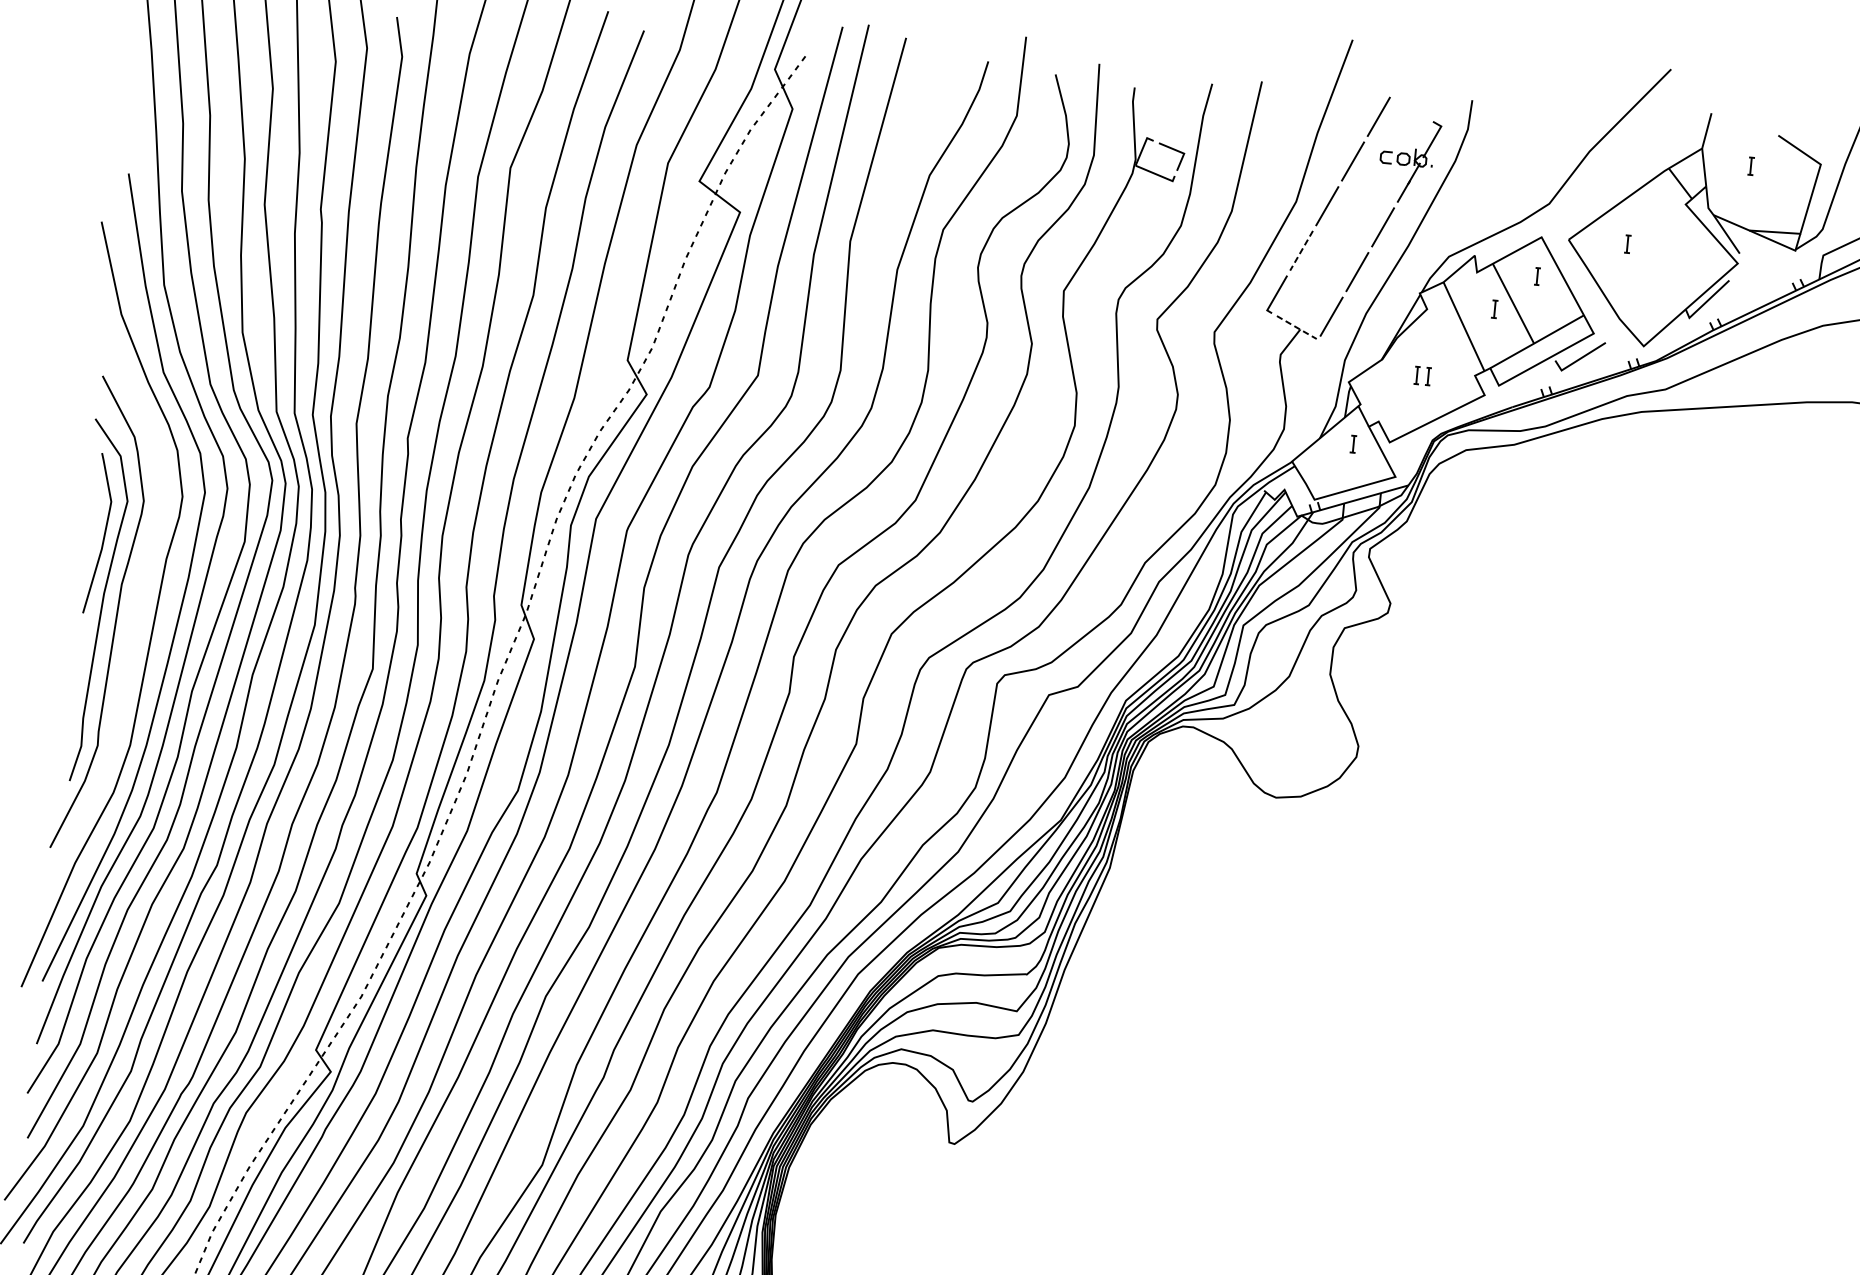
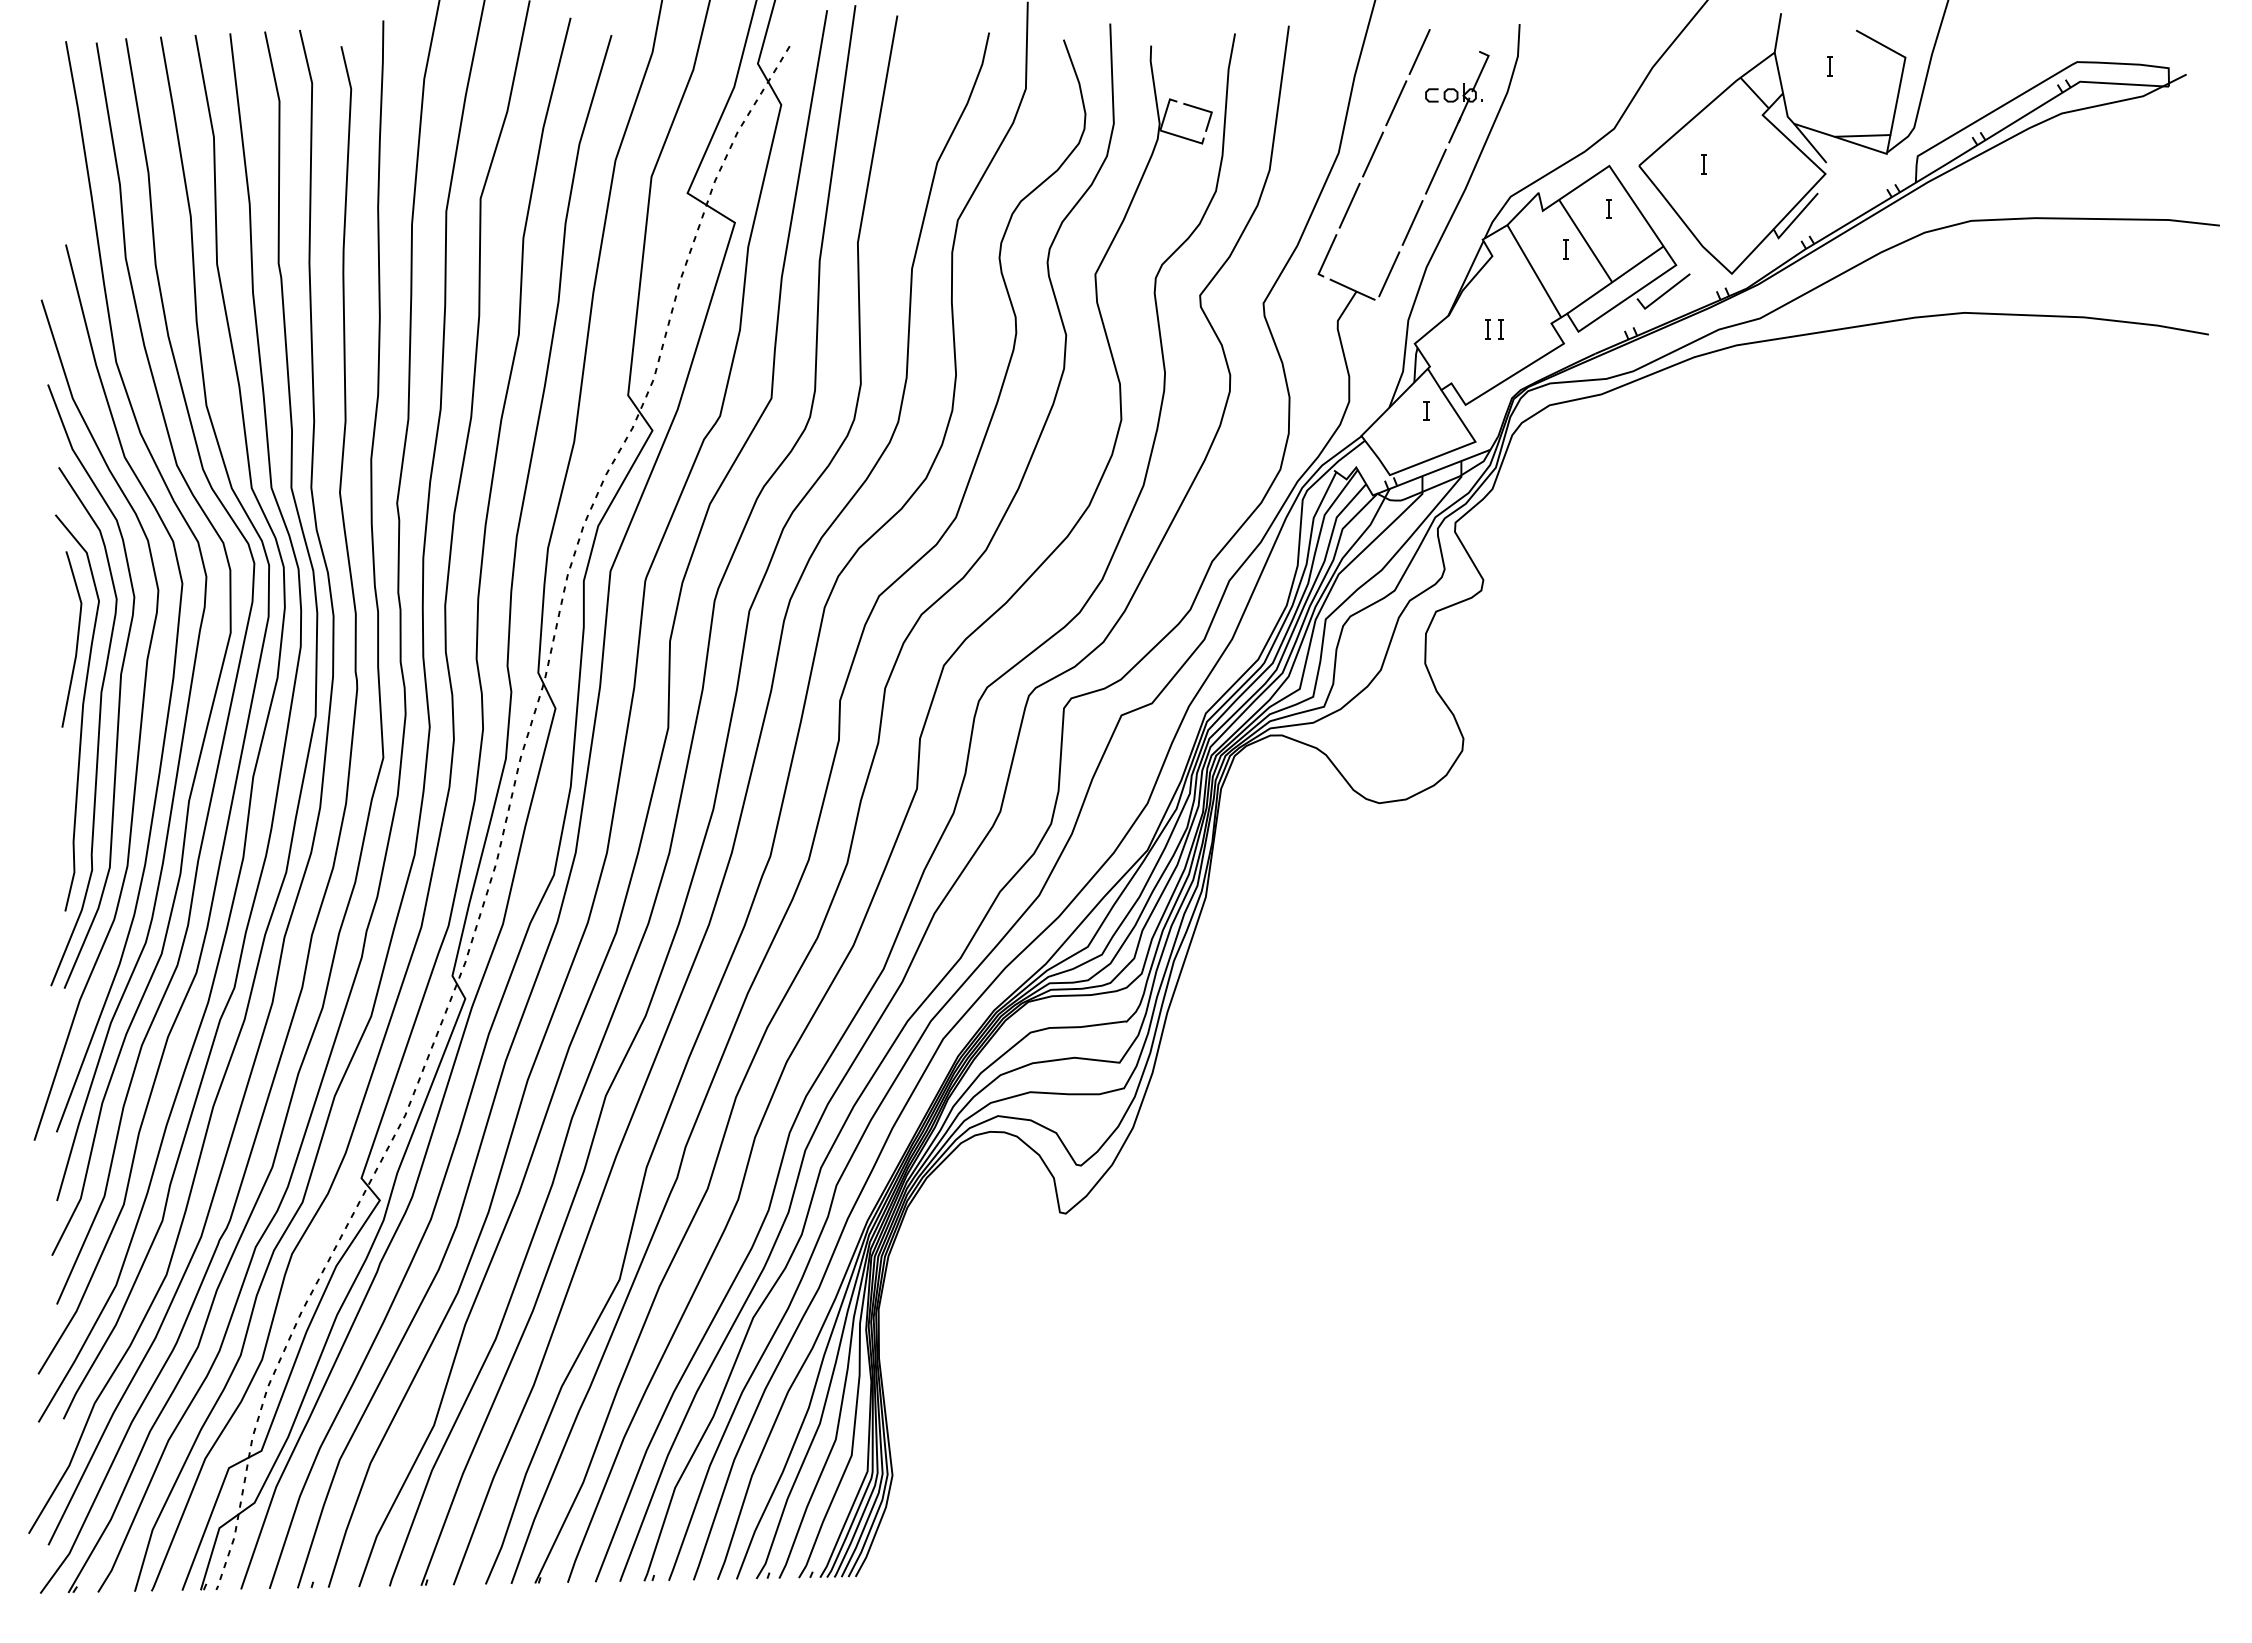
line: (1301, 251) -> (1349, 206), dashed -> solid
line: (1296, 327) -> (1352, 289), dashed -> solid
curve: (138, 580) -> (119, 686), added

